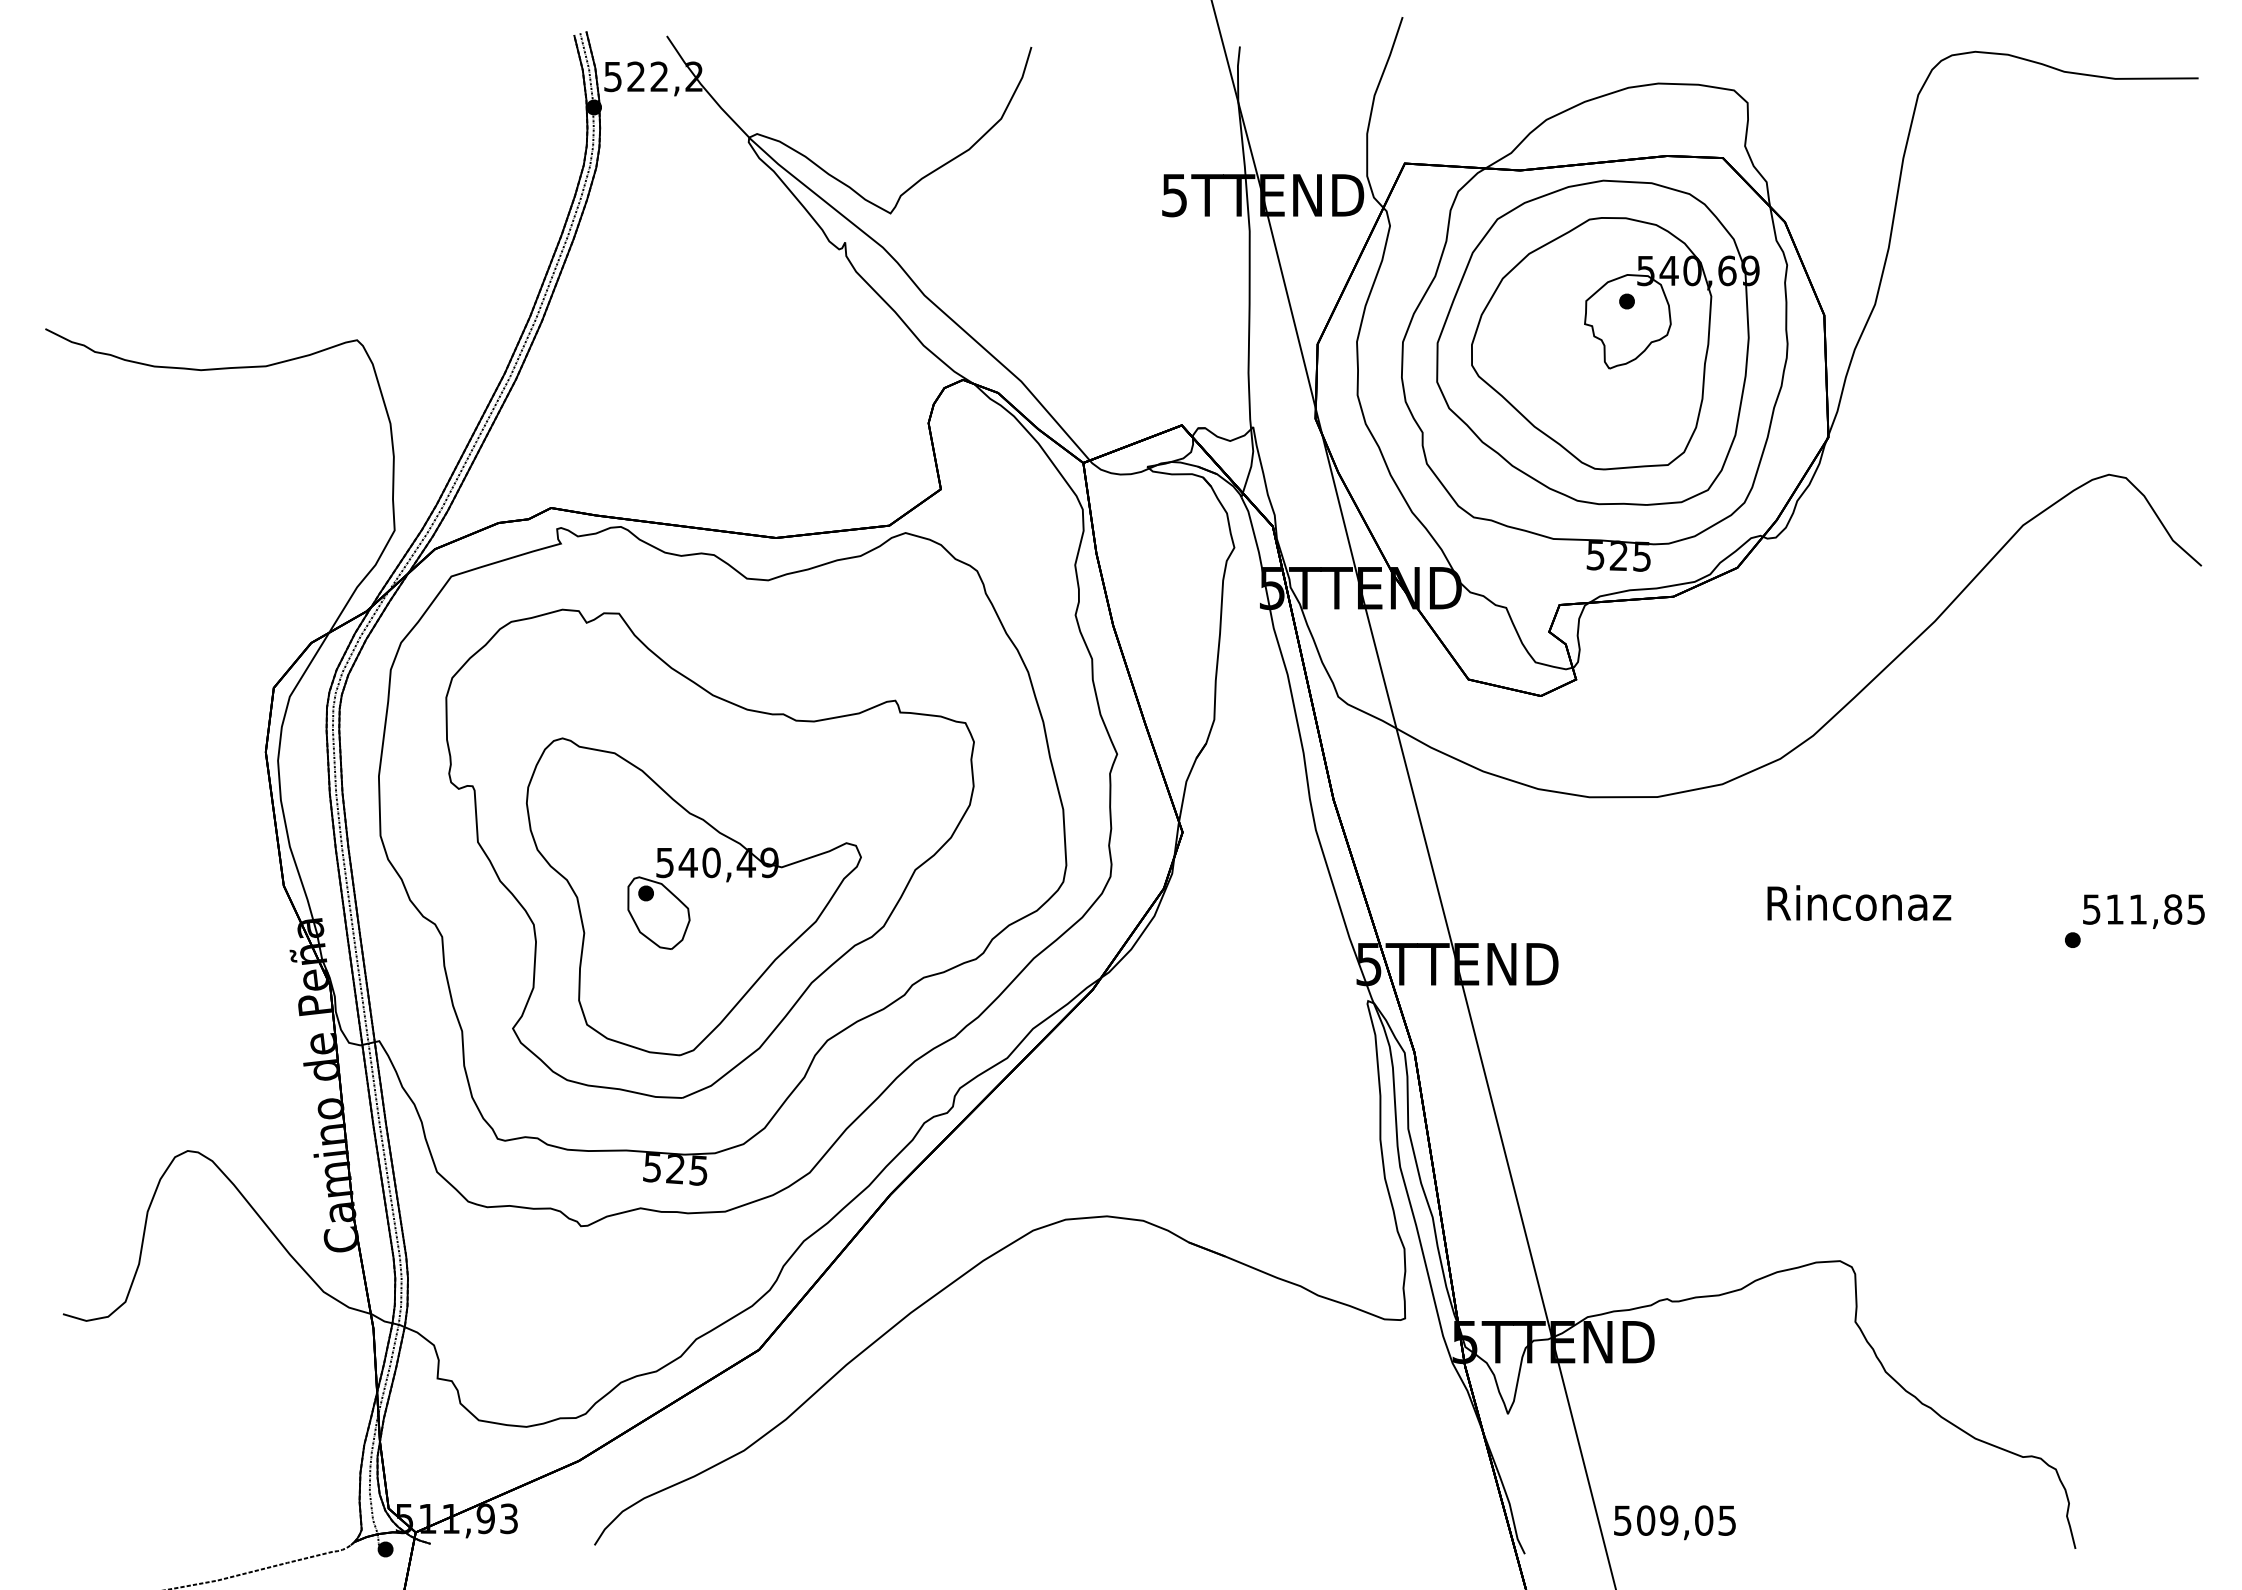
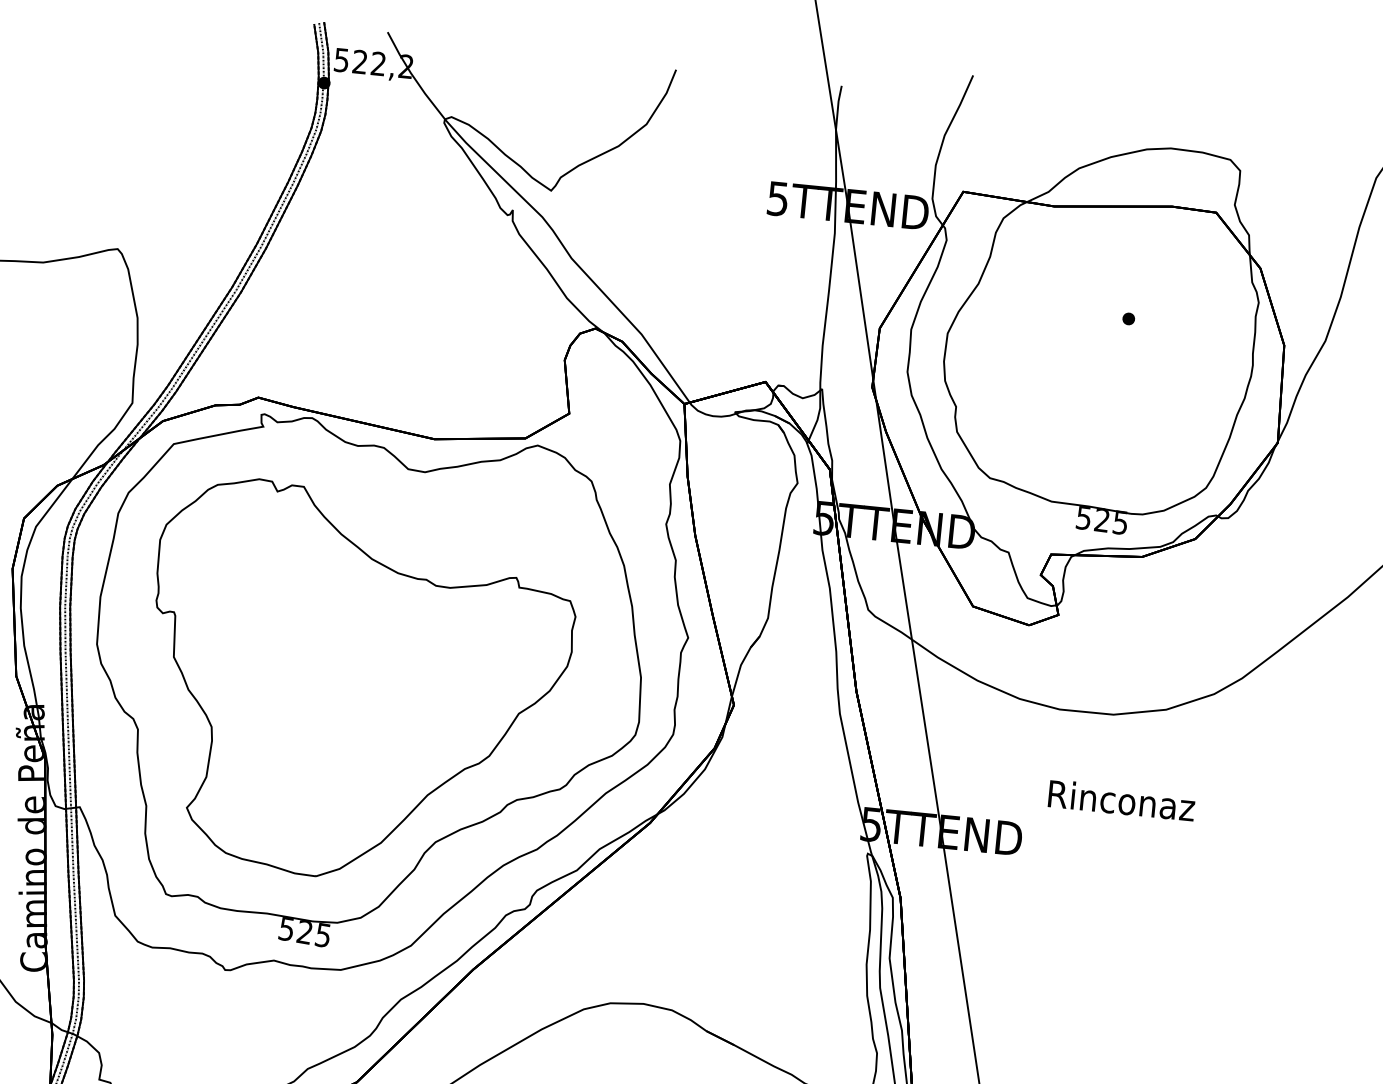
part: (1597, 342) -> (1102, 349), removed
part: (693, 896) -> (340, 717), removed
text: (1859, 902) -> (1122, 800), moved

